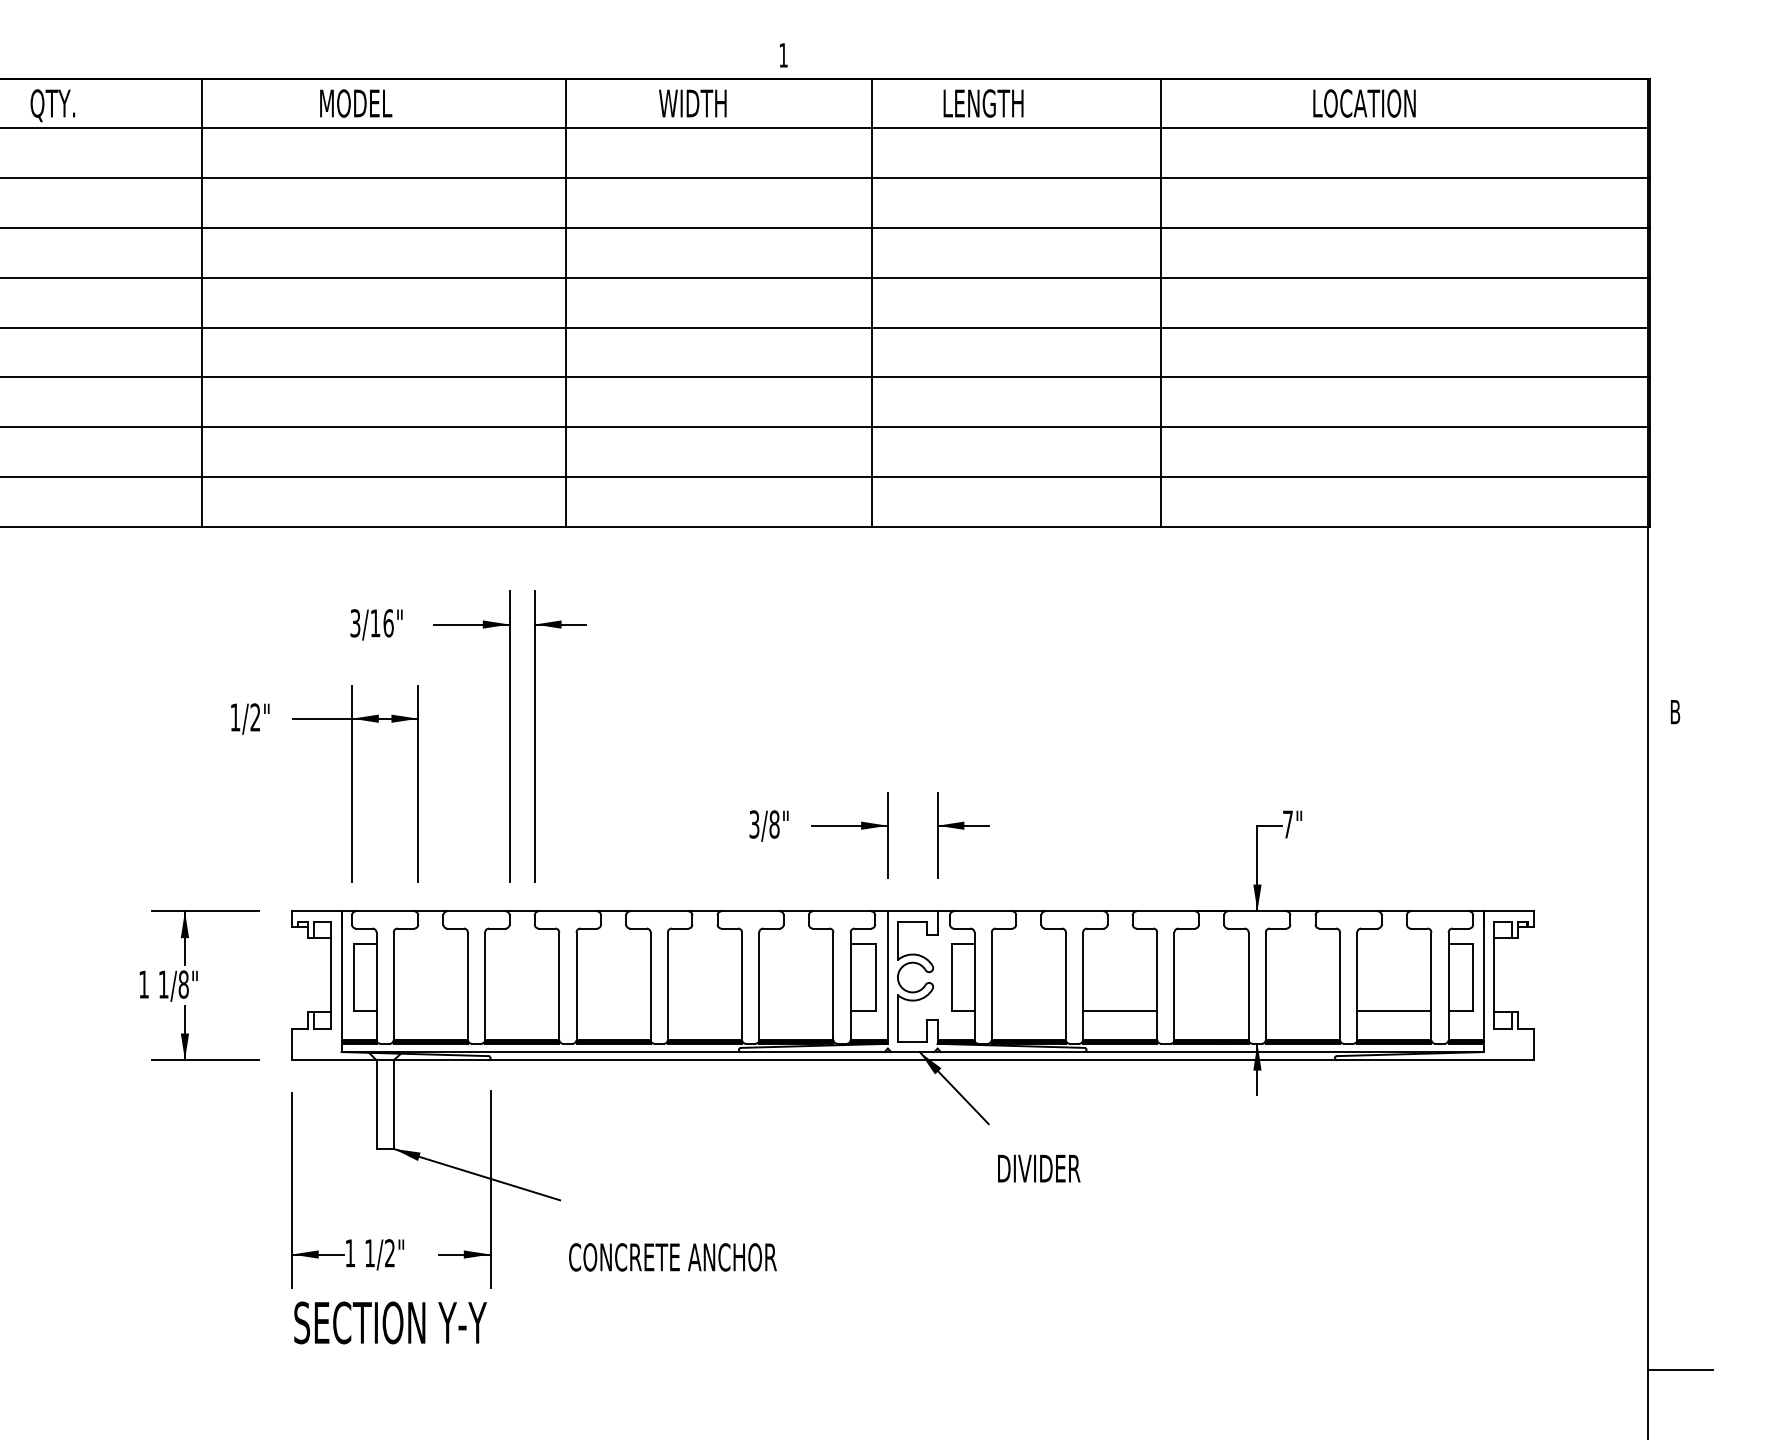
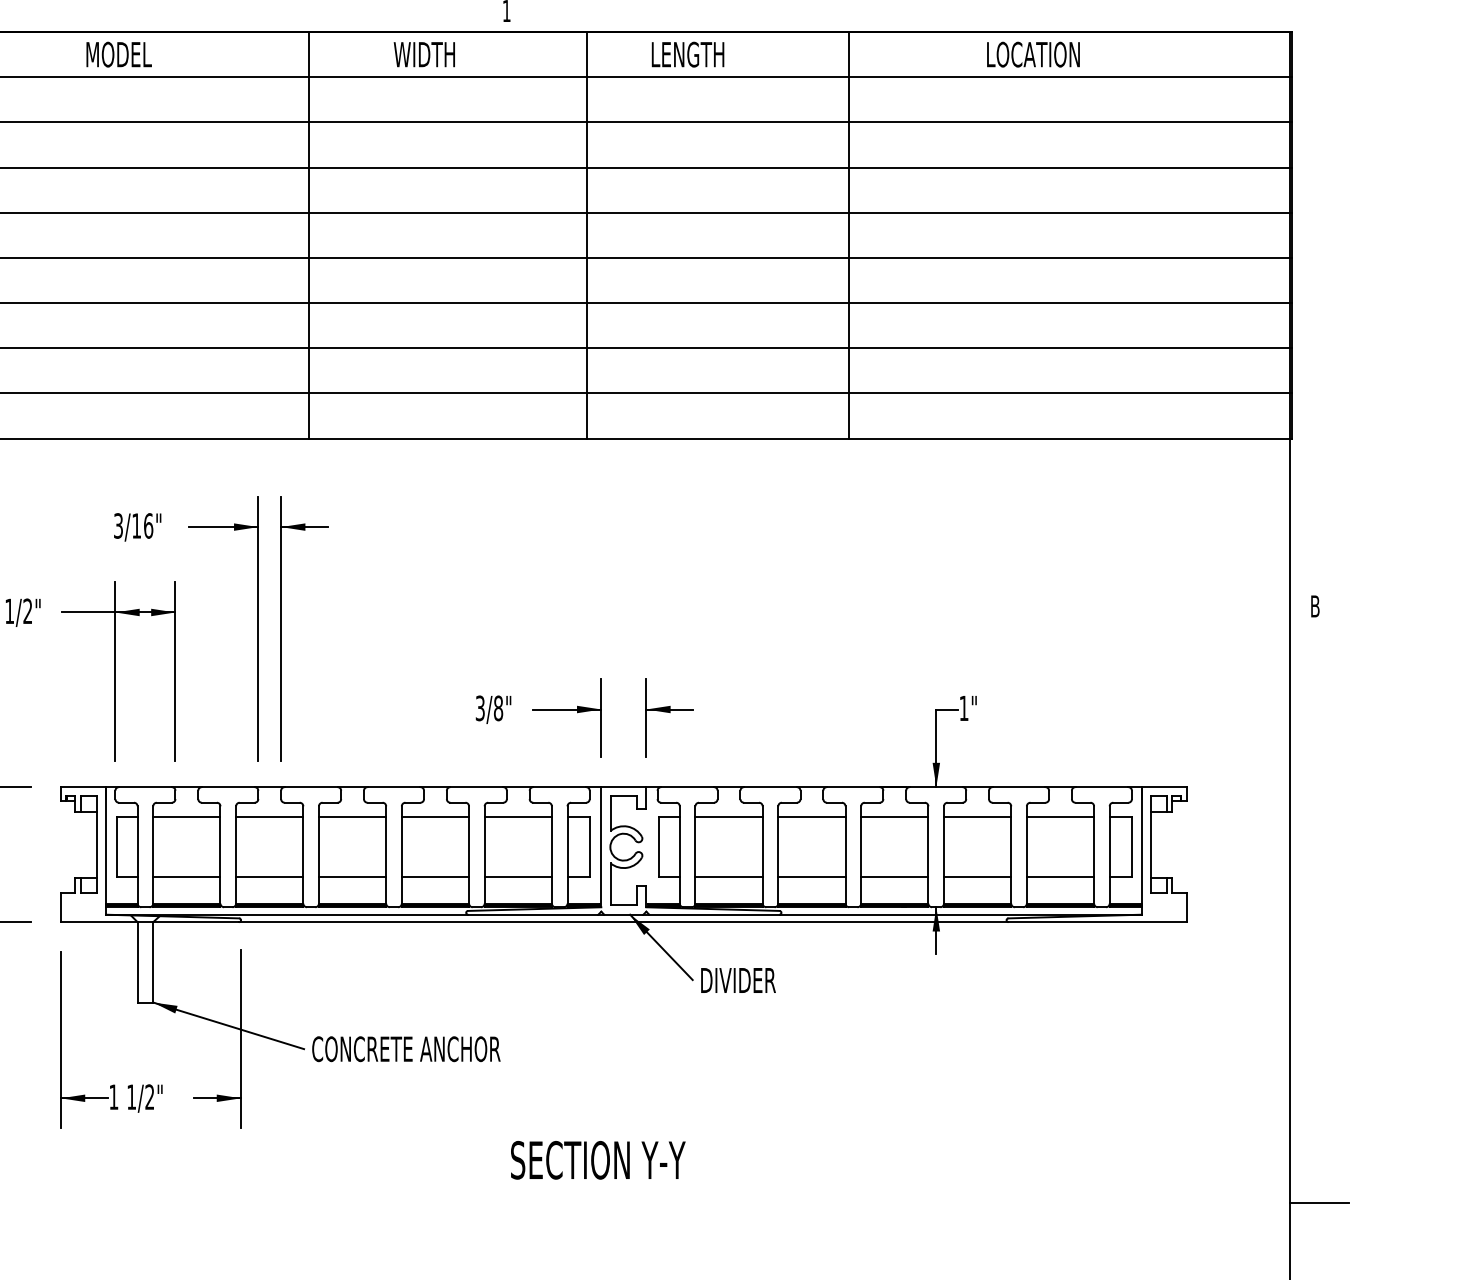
text: (1287, 824) -> (963, 708), 7" -> 1"
line: (430, 944) -> (186, 817), added
line: (522, 944) -> (269, 817), added
line: (613, 944) -> (352, 817), added
line: (704, 944) -> (435, 817), added
line: (796, 944) -> (518, 817), added
line: (1028, 944) -> (728, 817), added
line: (1120, 944) -> (812, 817), added
line: (1211, 944) -> (894, 817), added
line: (1302, 944) -> (977, 817), added
line: (1394, 944) -> (1060, 817), added
line: (430, 1010) -> (186, 877), added
line: (522, 1010) -> (269, 877), added
line: (613, 1010) -> (352, 877), added
line: (704, 1010) -> (435, 877), added
line: (796, 1010) -> (518, 877), added
line: (1028, 1010) -> (728, 877), added
line: (1211, 1010) -> (894, 877), added
line: (1302, 1010) -> (977, 877), added
text: (1039, 1168) -> (738, 980), moved
text: (672, 1257) -> (405, 1049), moved
text: (390, 1322) -> (598, 1159), moved

